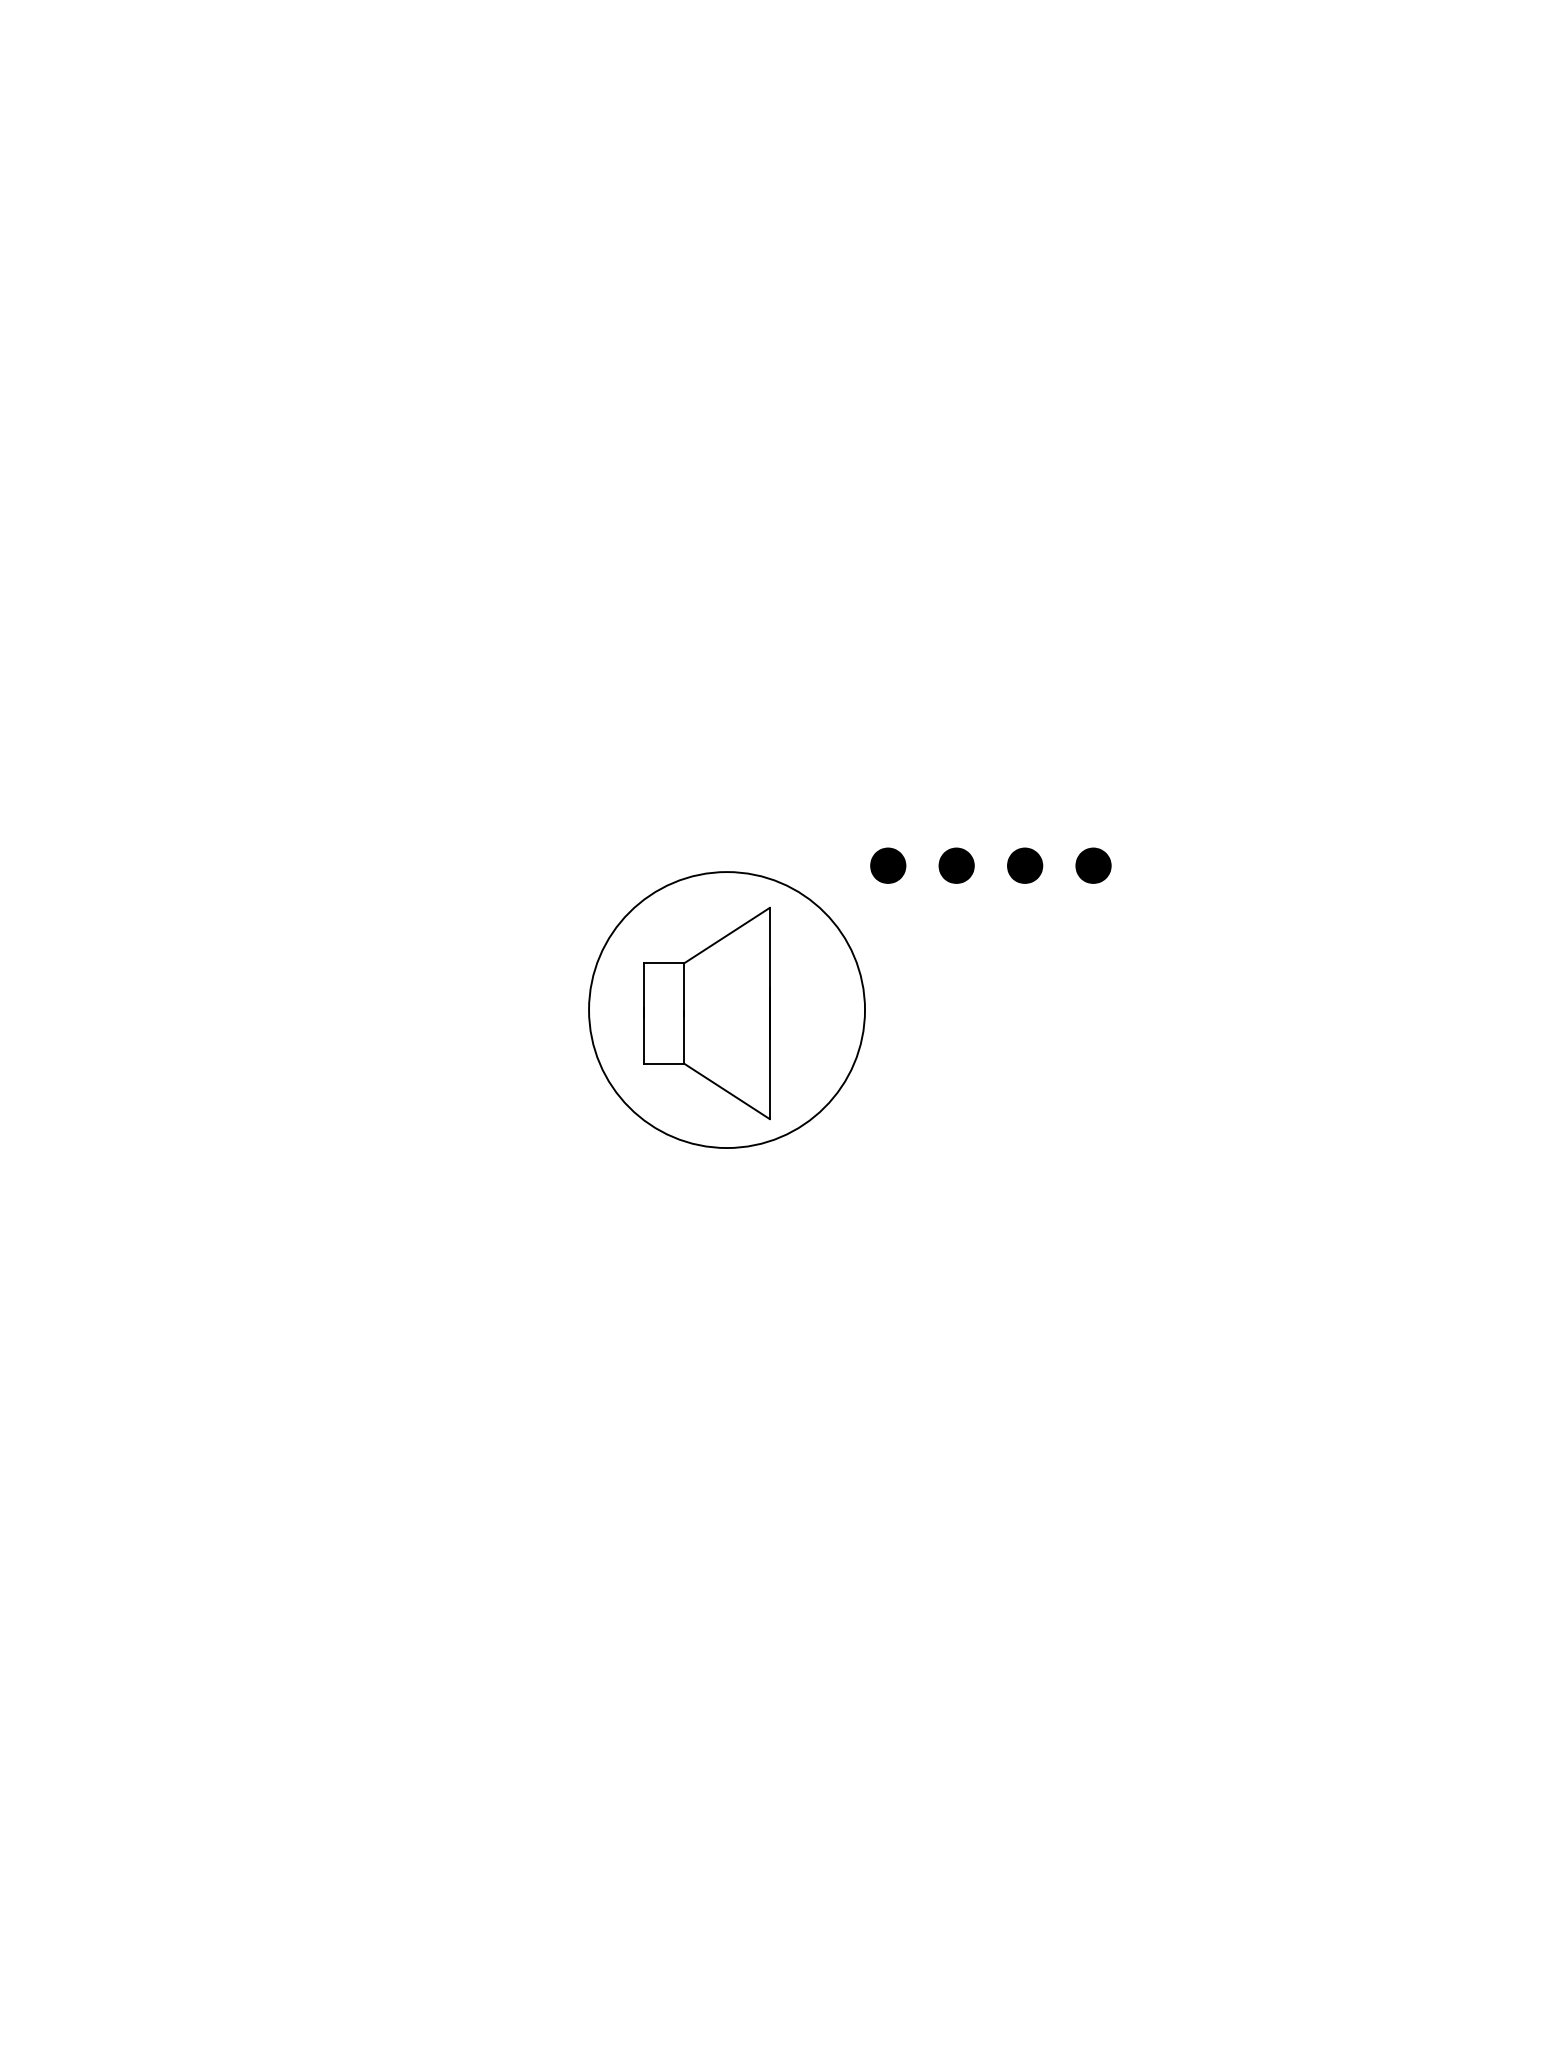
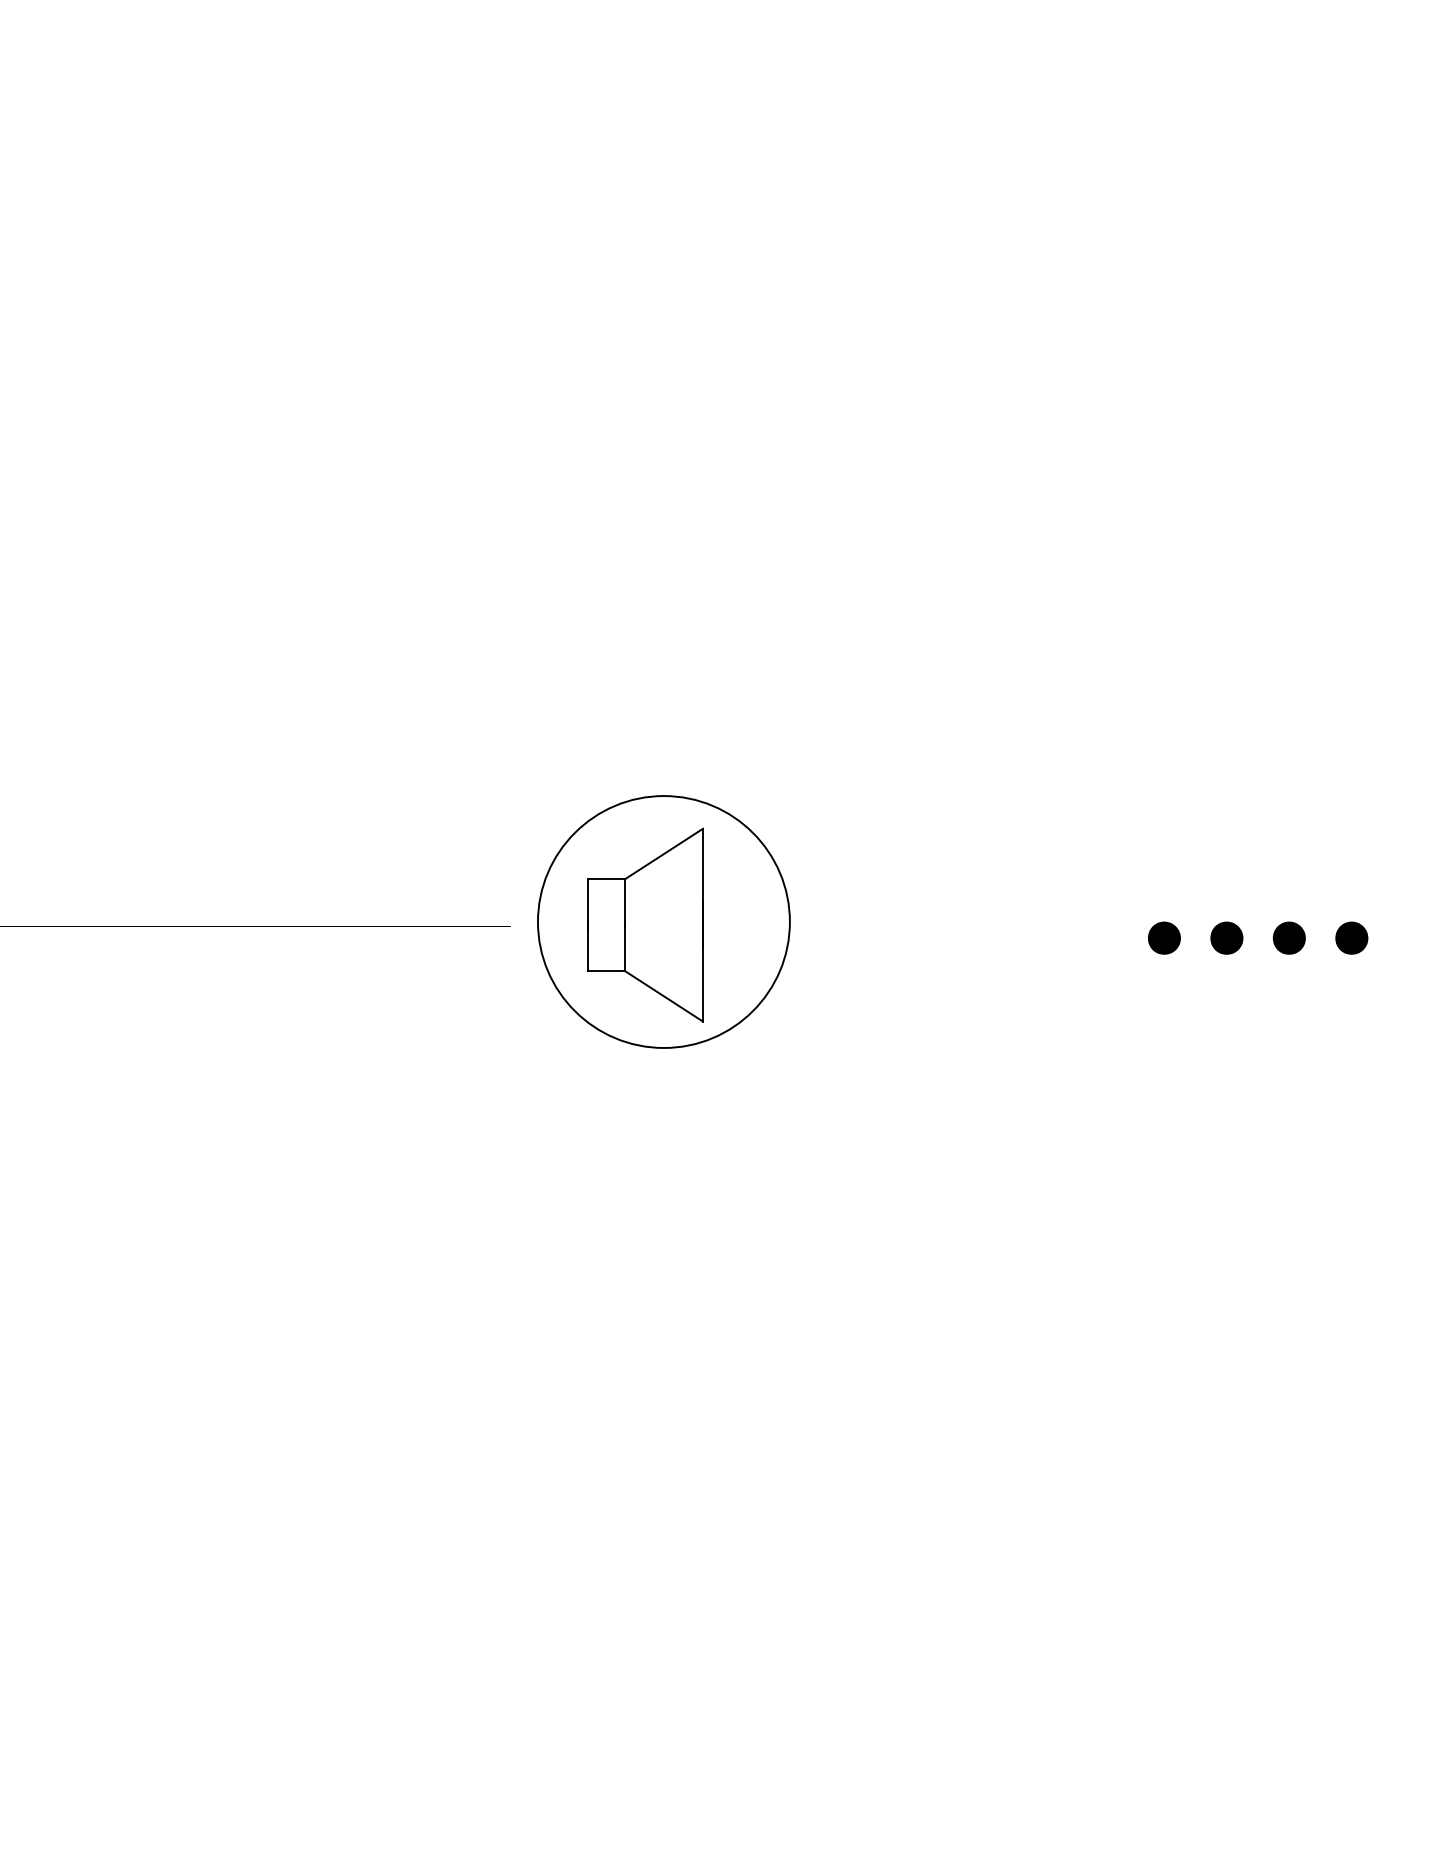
text: (990, 865) -> (1257, 937), moved

